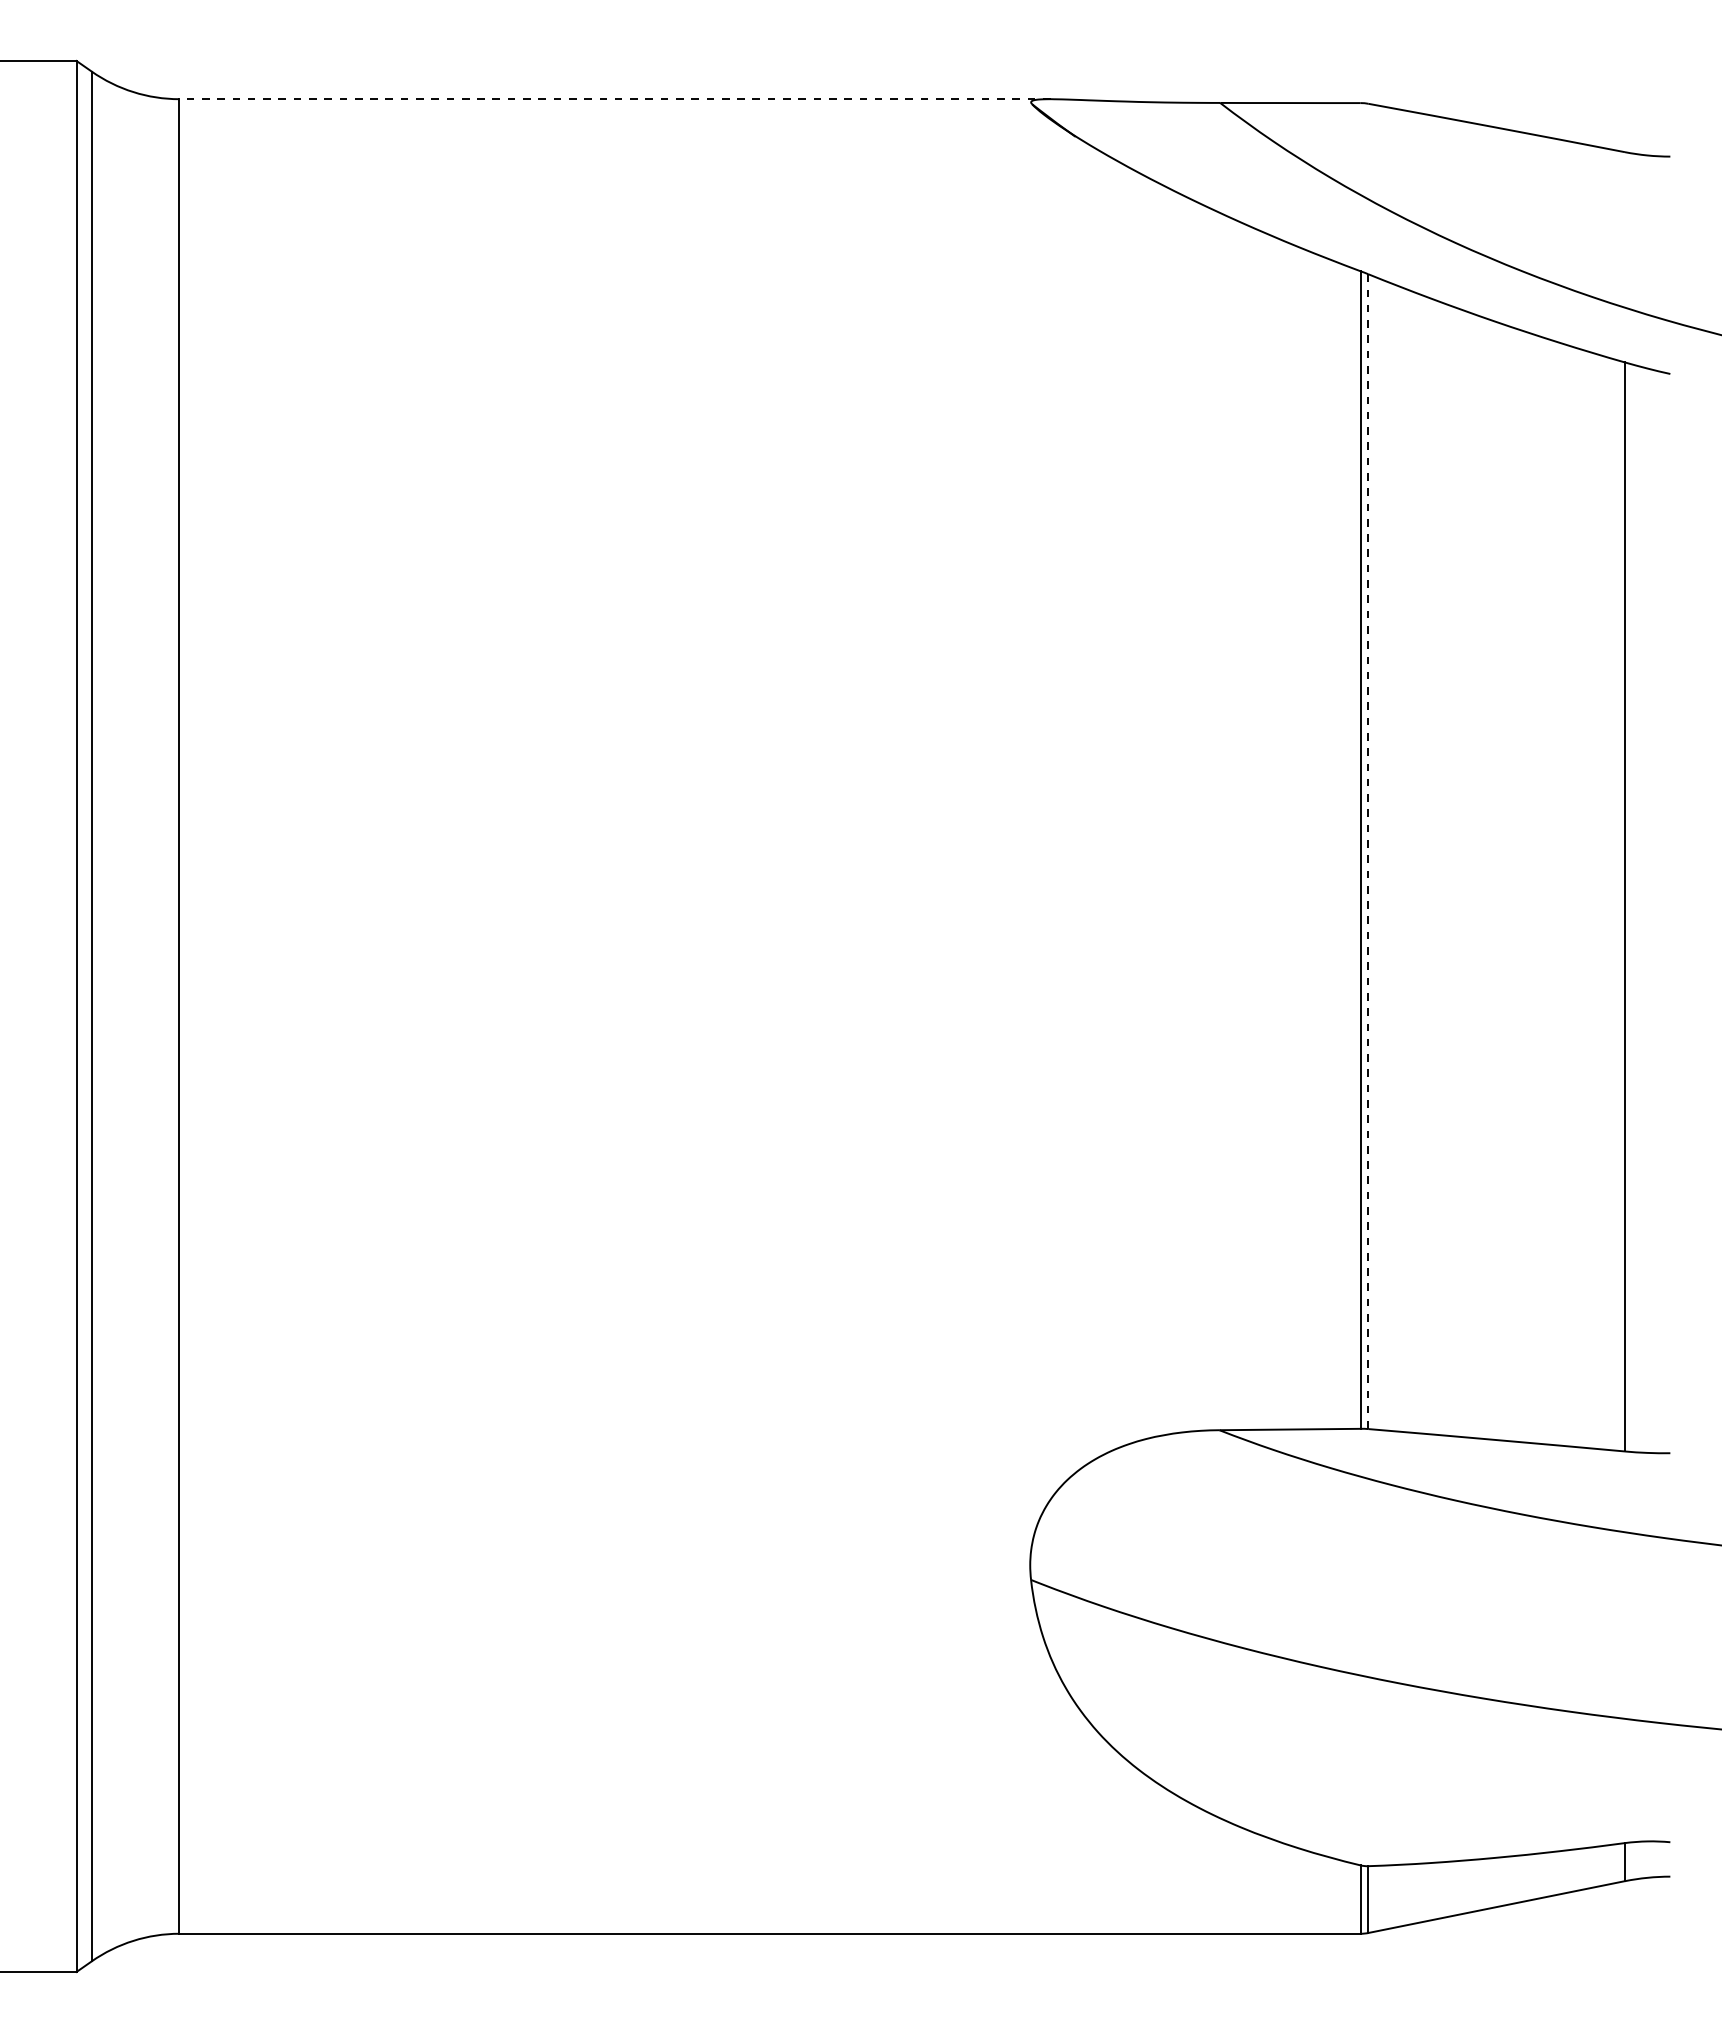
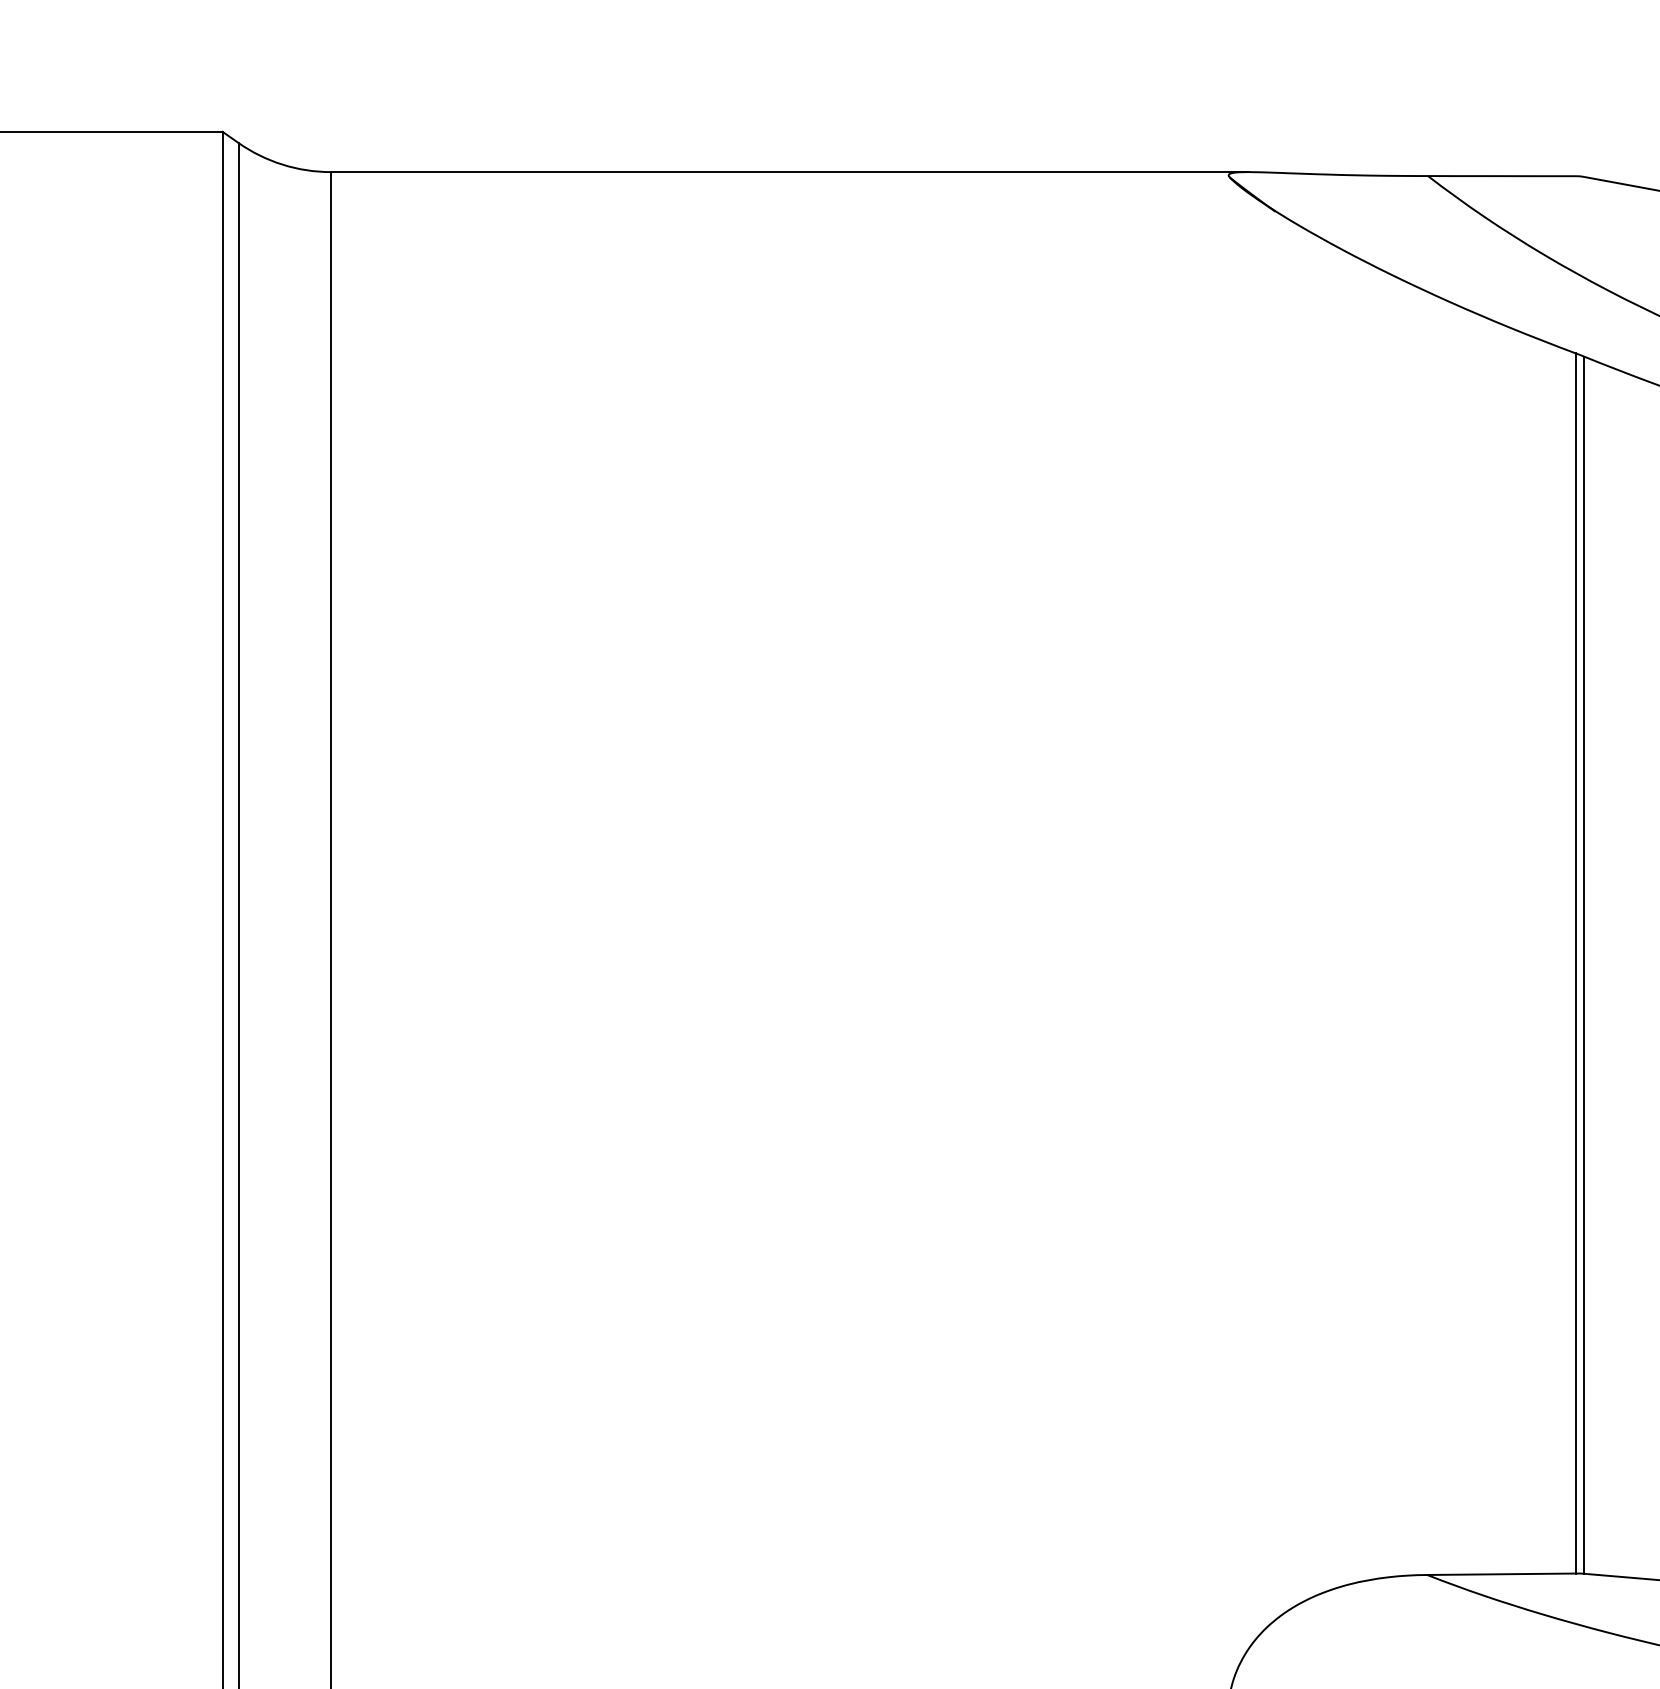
line: (615, 99) -> (790, 172), dashed -> solid
line: (1368, 852) -> (1584, 966), dashed -> solid

